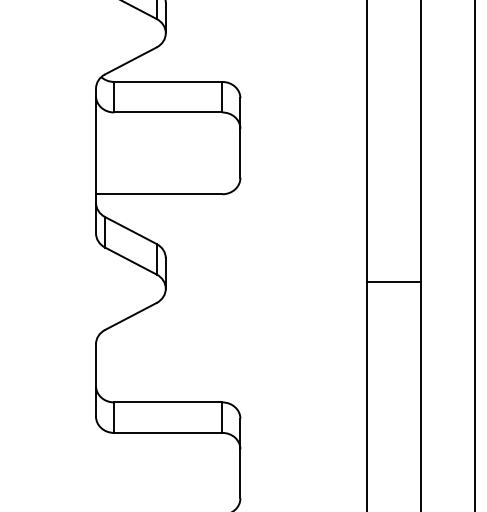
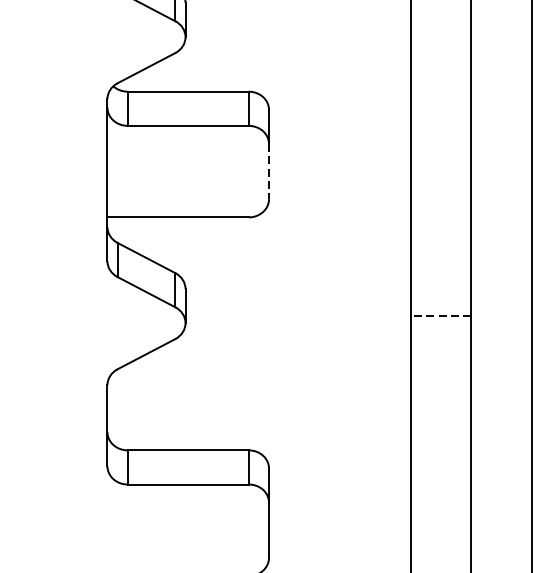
line: (240, 153) -> (269, 171), solid -> dashed
line: (393, 281) -> (440, 315), solid -> dashed

